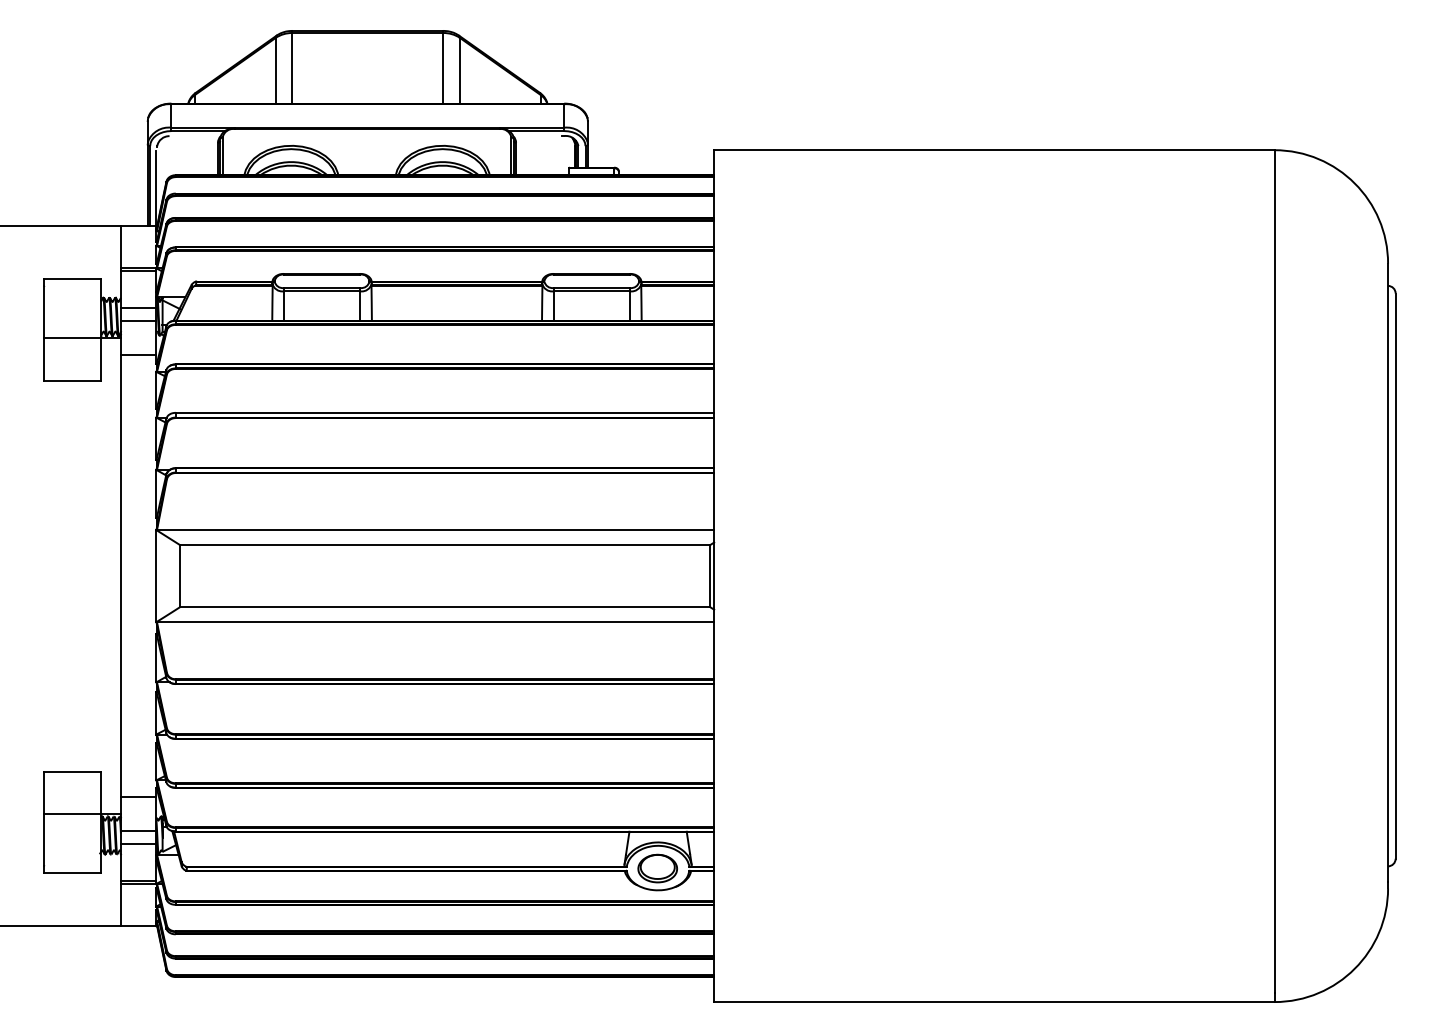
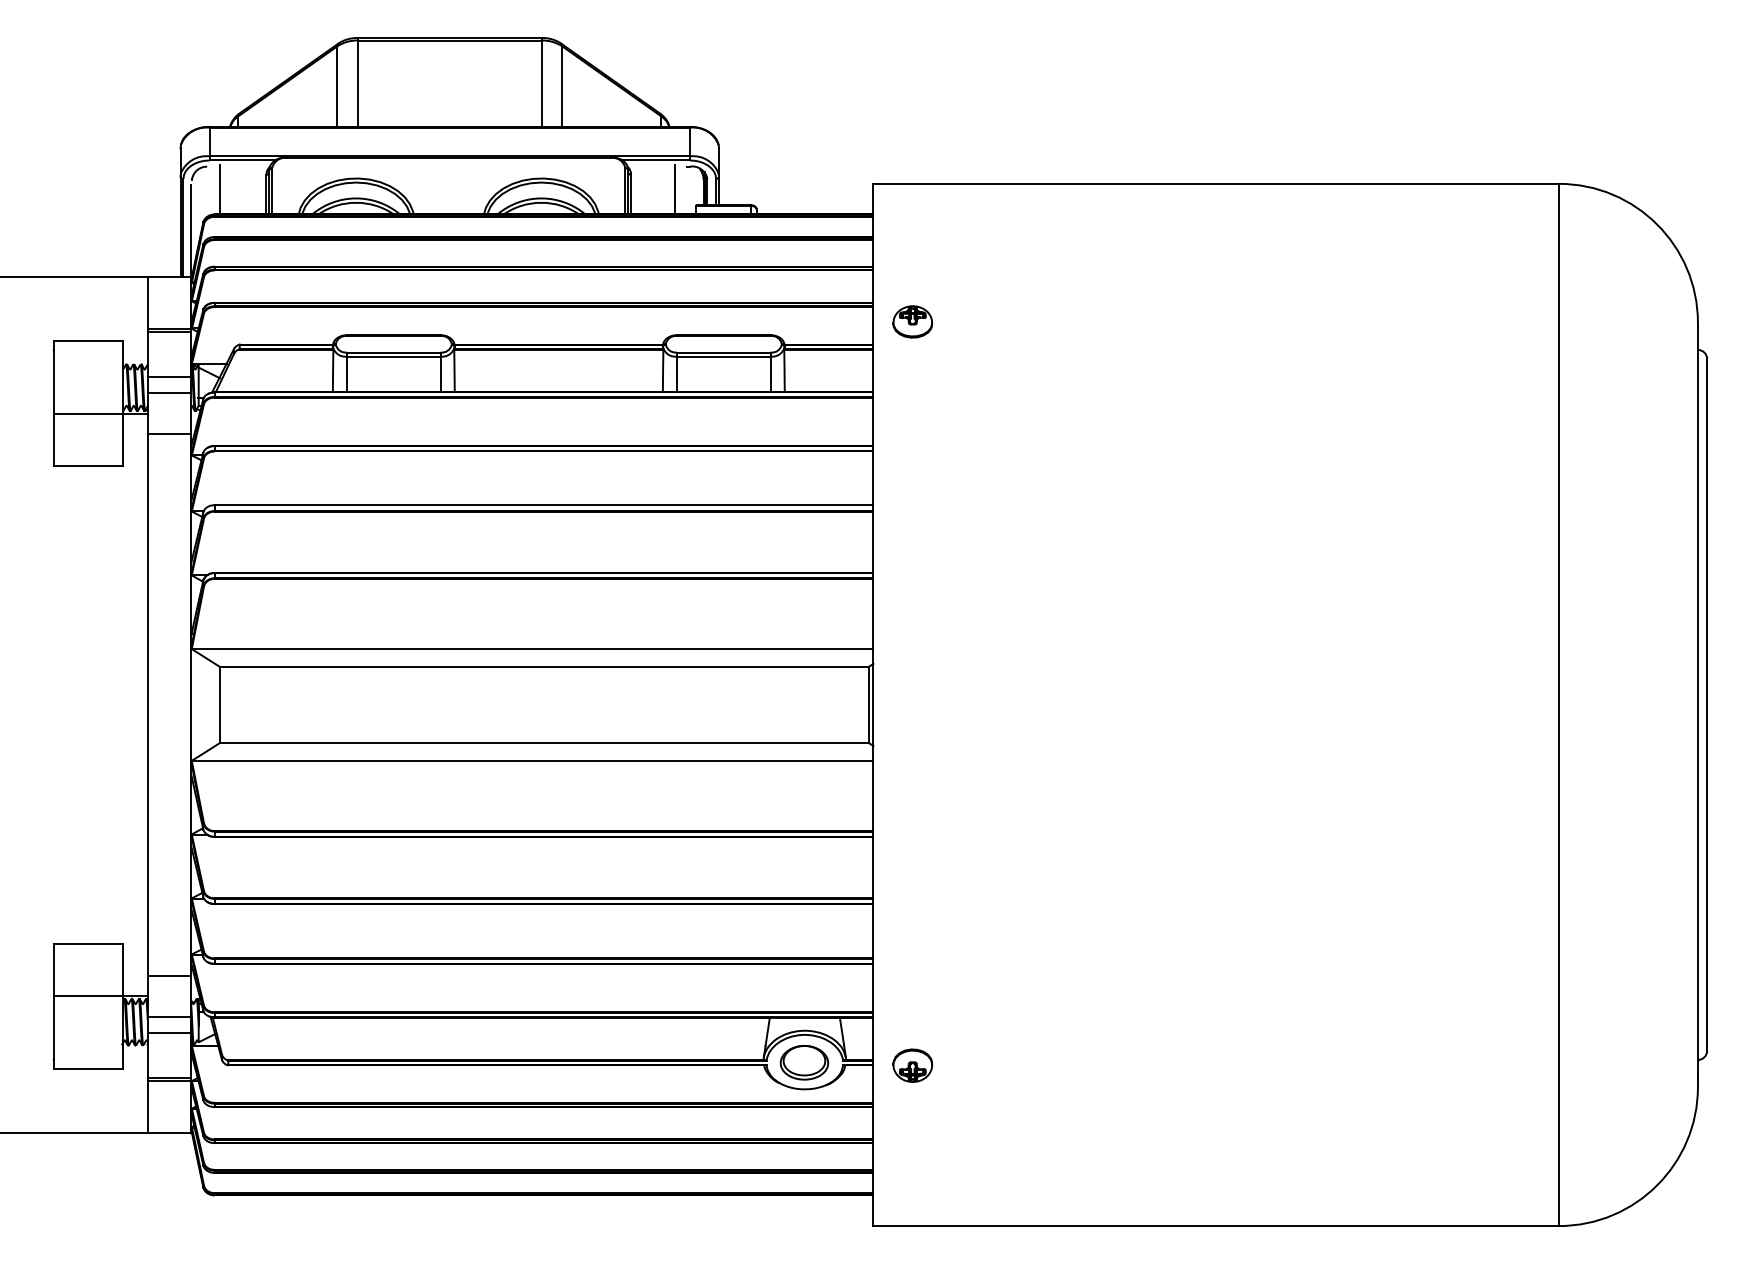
line: (180, 154) -> (220, 189), added
line: (551, 154) -> (674, 189), added
part: (746, 262) -> (912, 321), added
part: (746, 870) -> (912, 1065), added

